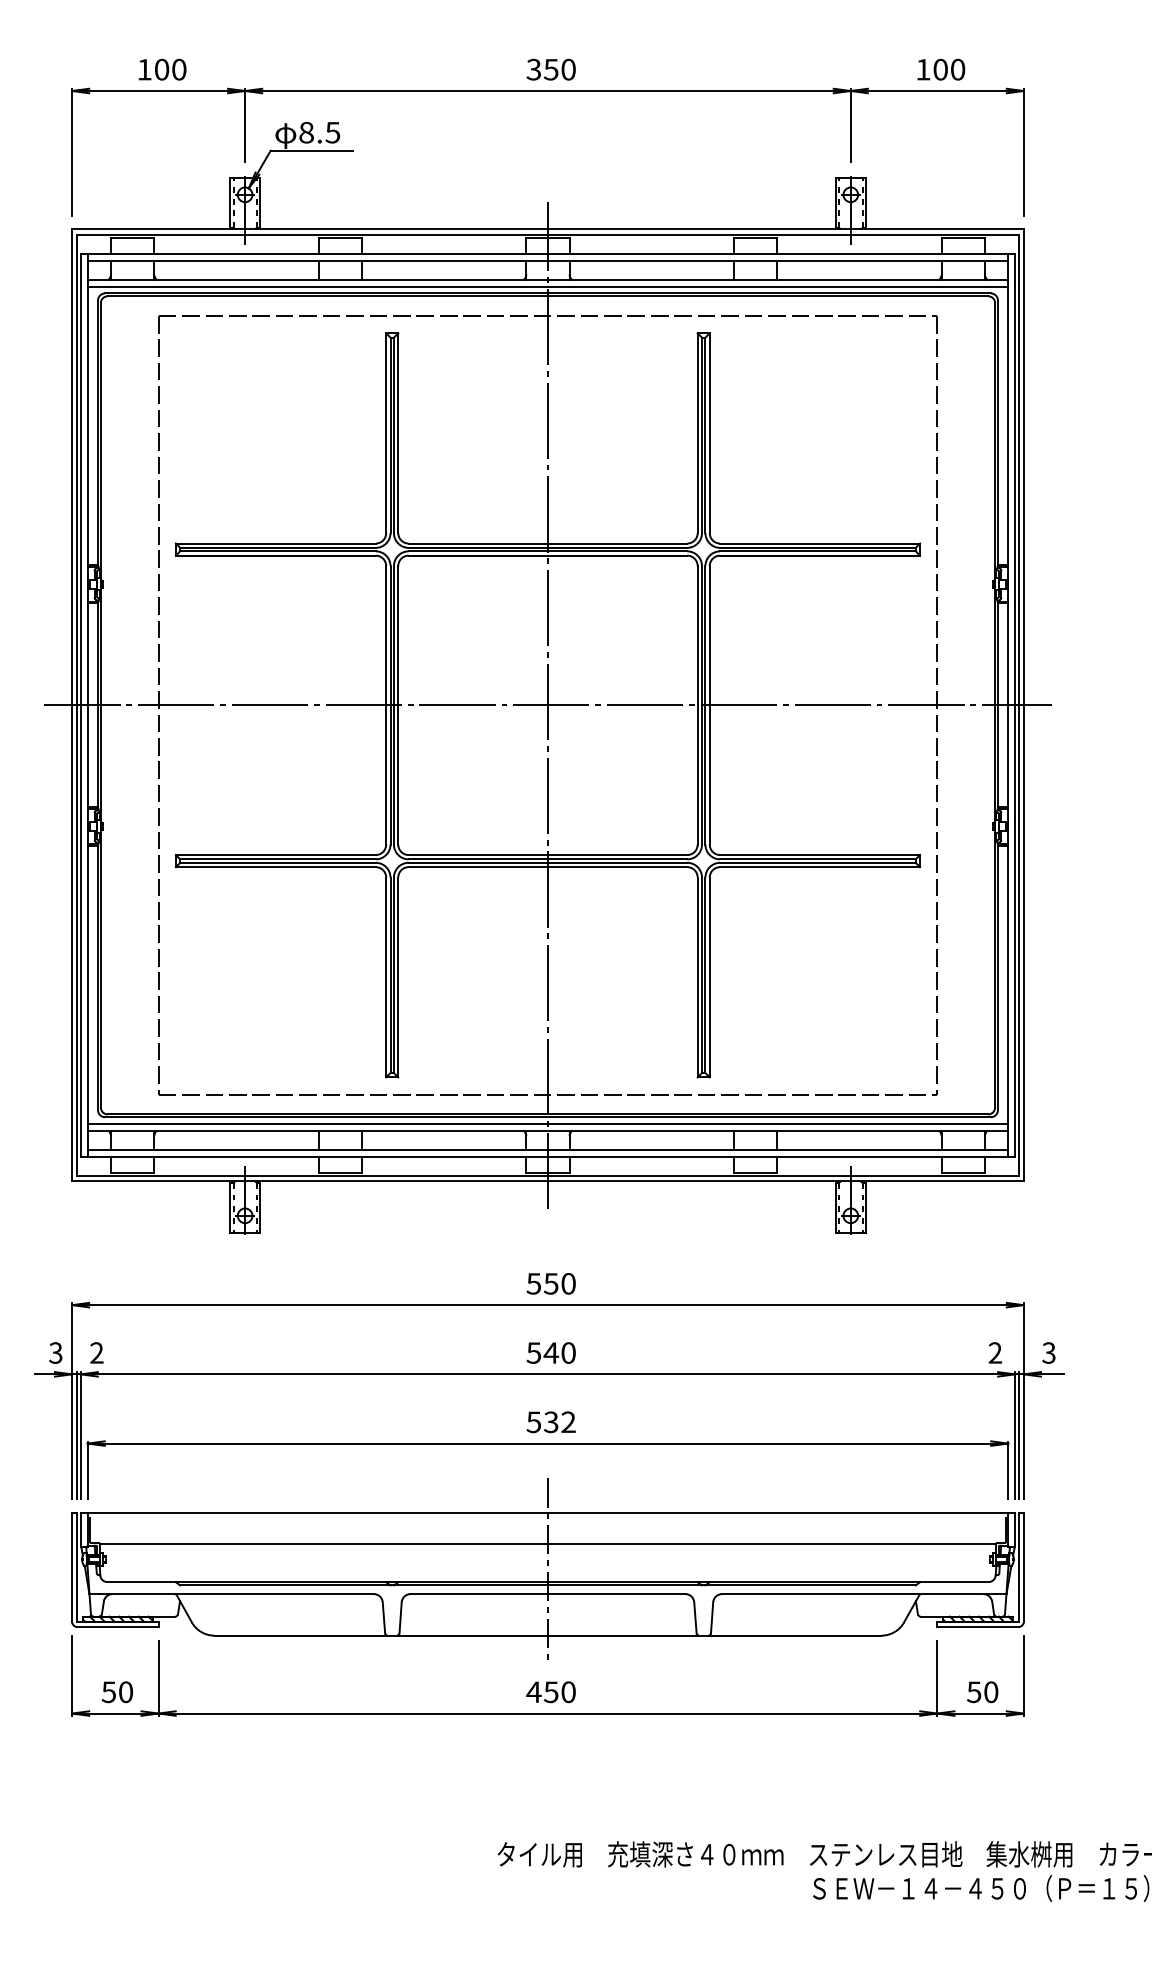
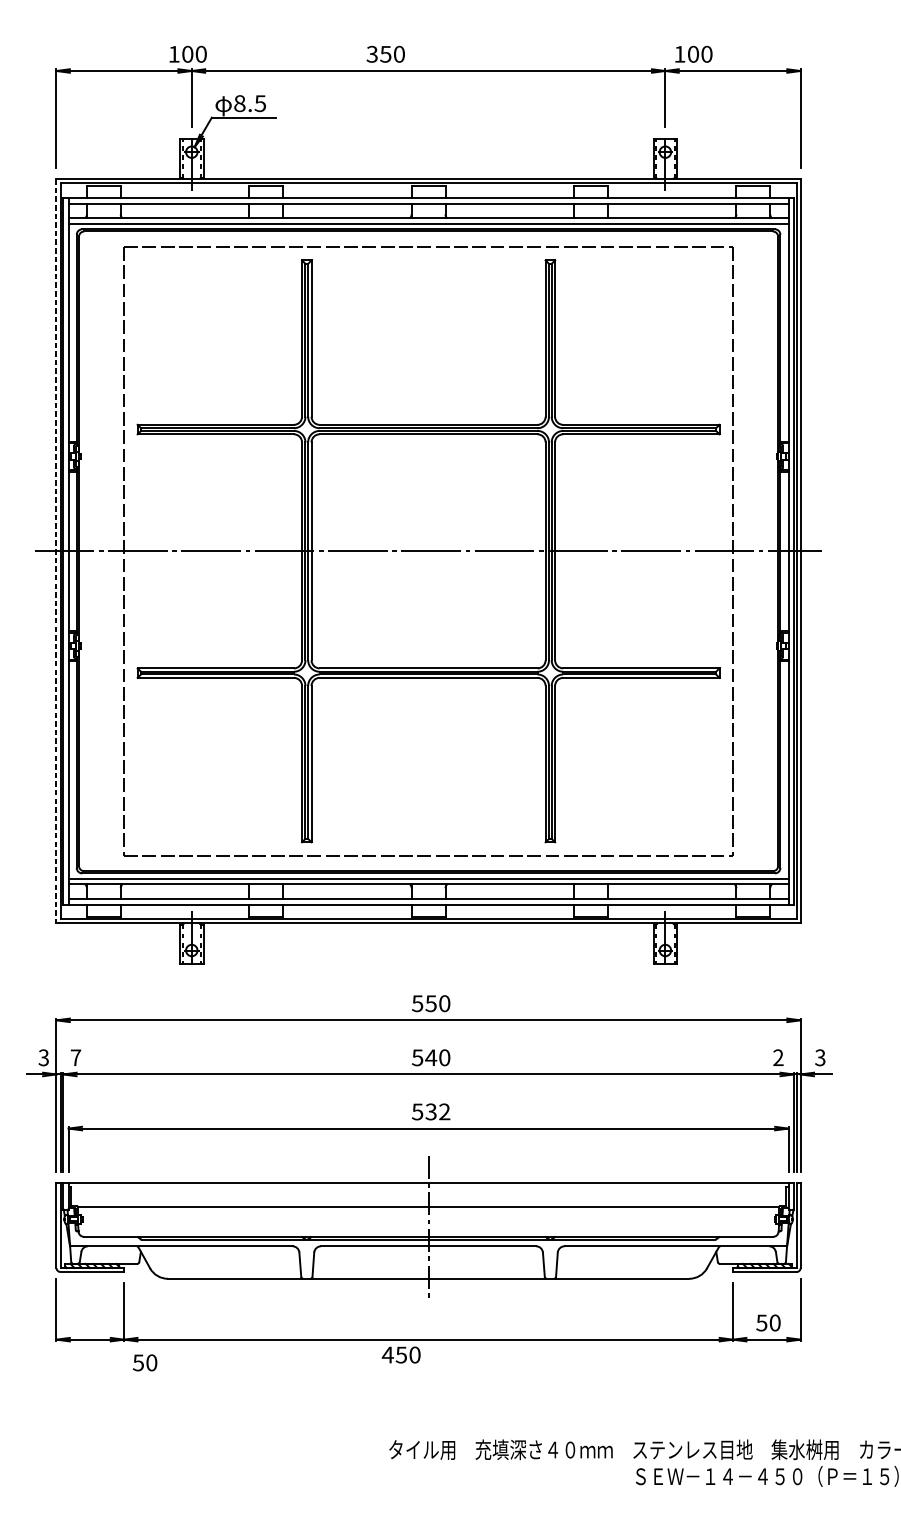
text: (162, 69) -> (188, 54), moved
text: (550, 69) -> (385, 54), moved
text: (941, 69) -> (694, 54), moved
line: (547, 704) -> (428, 550), removed
line: (72, 705) -> (56, 551), solid -> dashed
text: (96, 1352) -> (75, 1057), 2 -> 7
text: (116, 1692) -> (144, 1363), moved
text: (550, 1692) -> (400, 1355), moved

